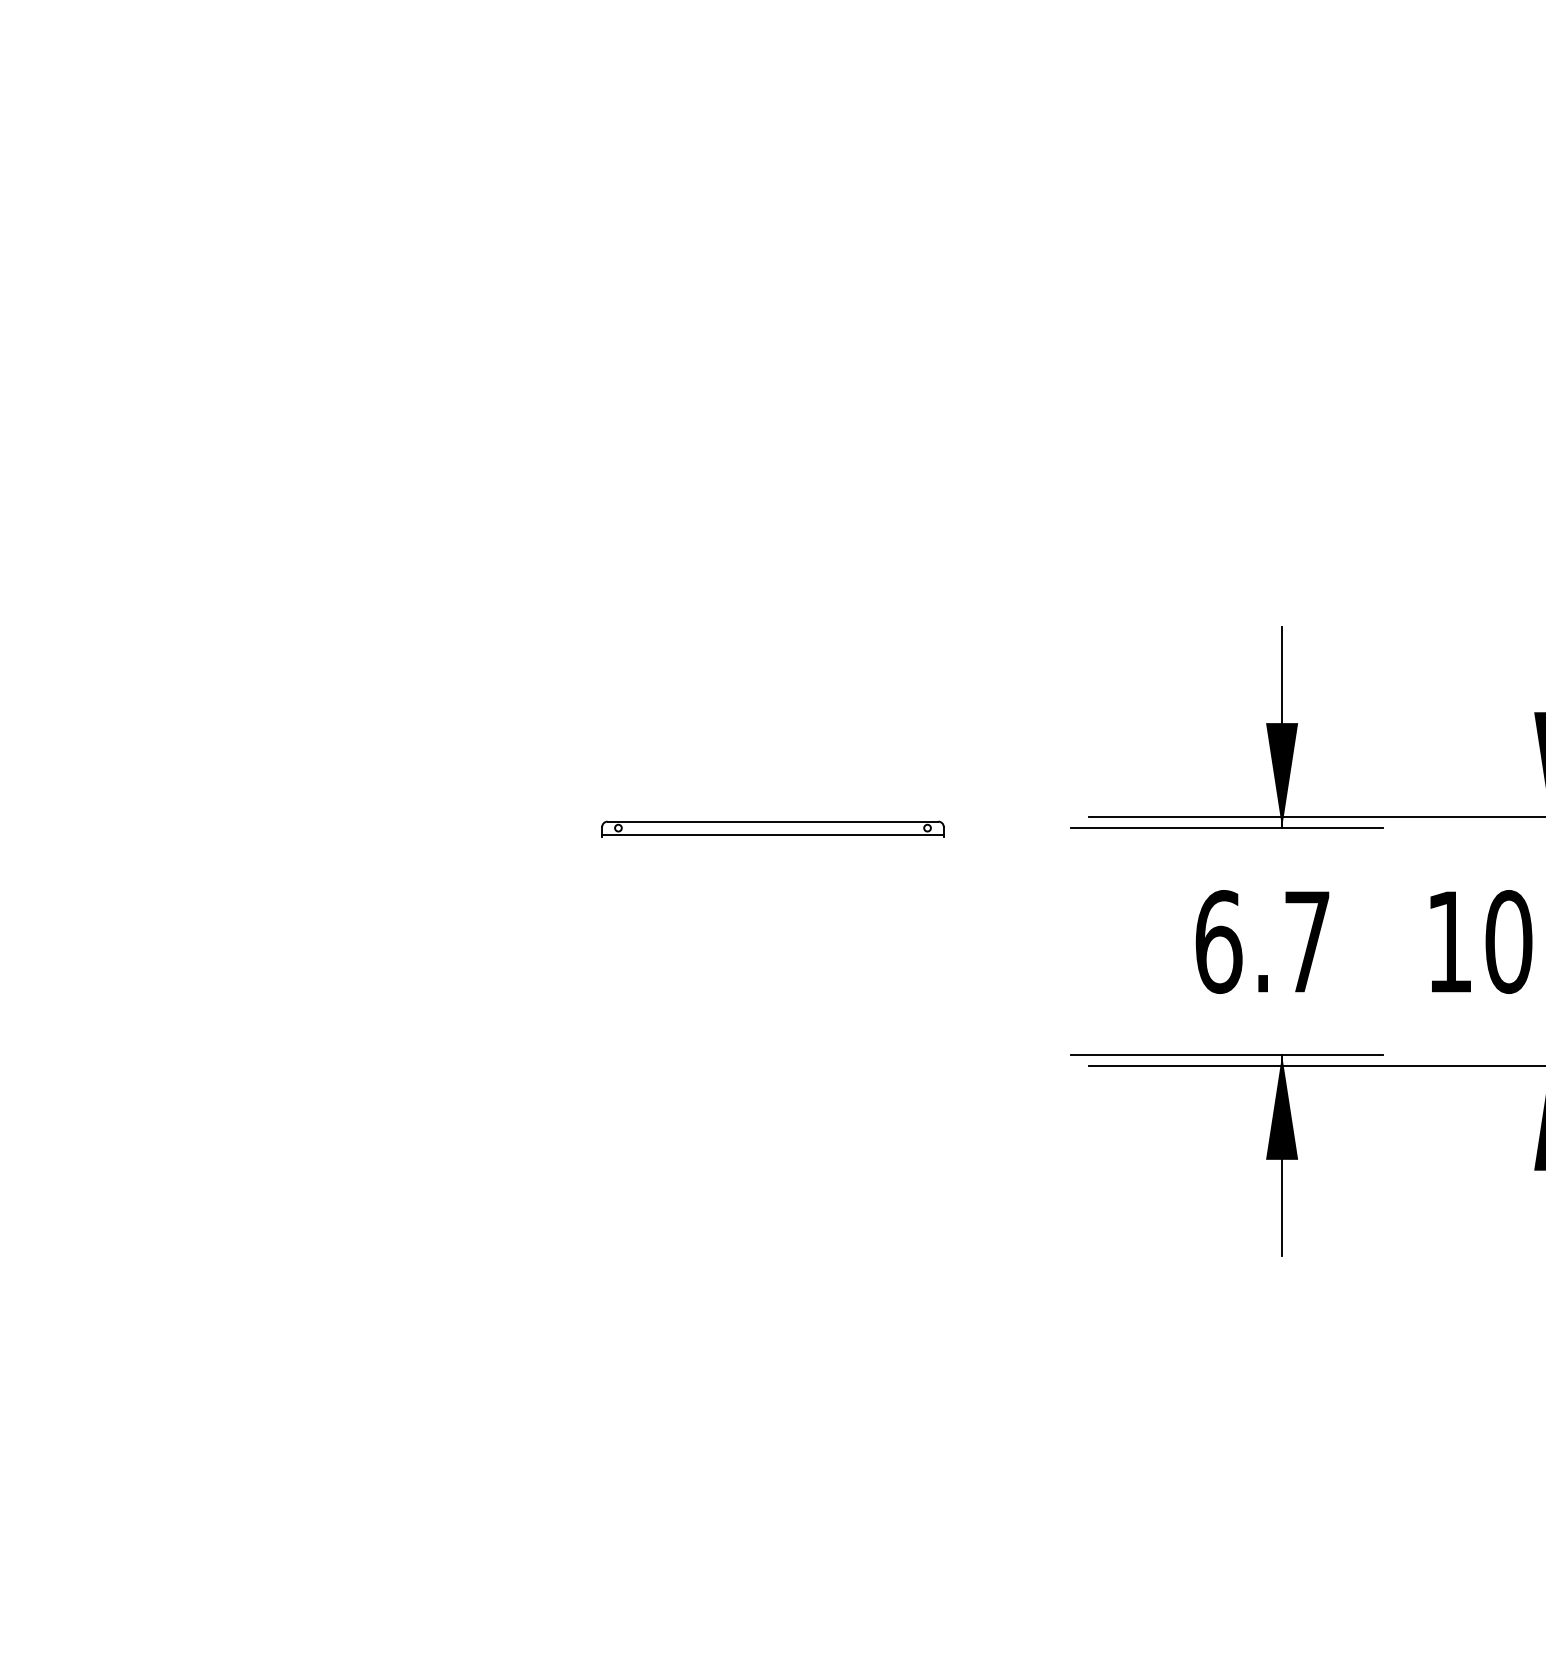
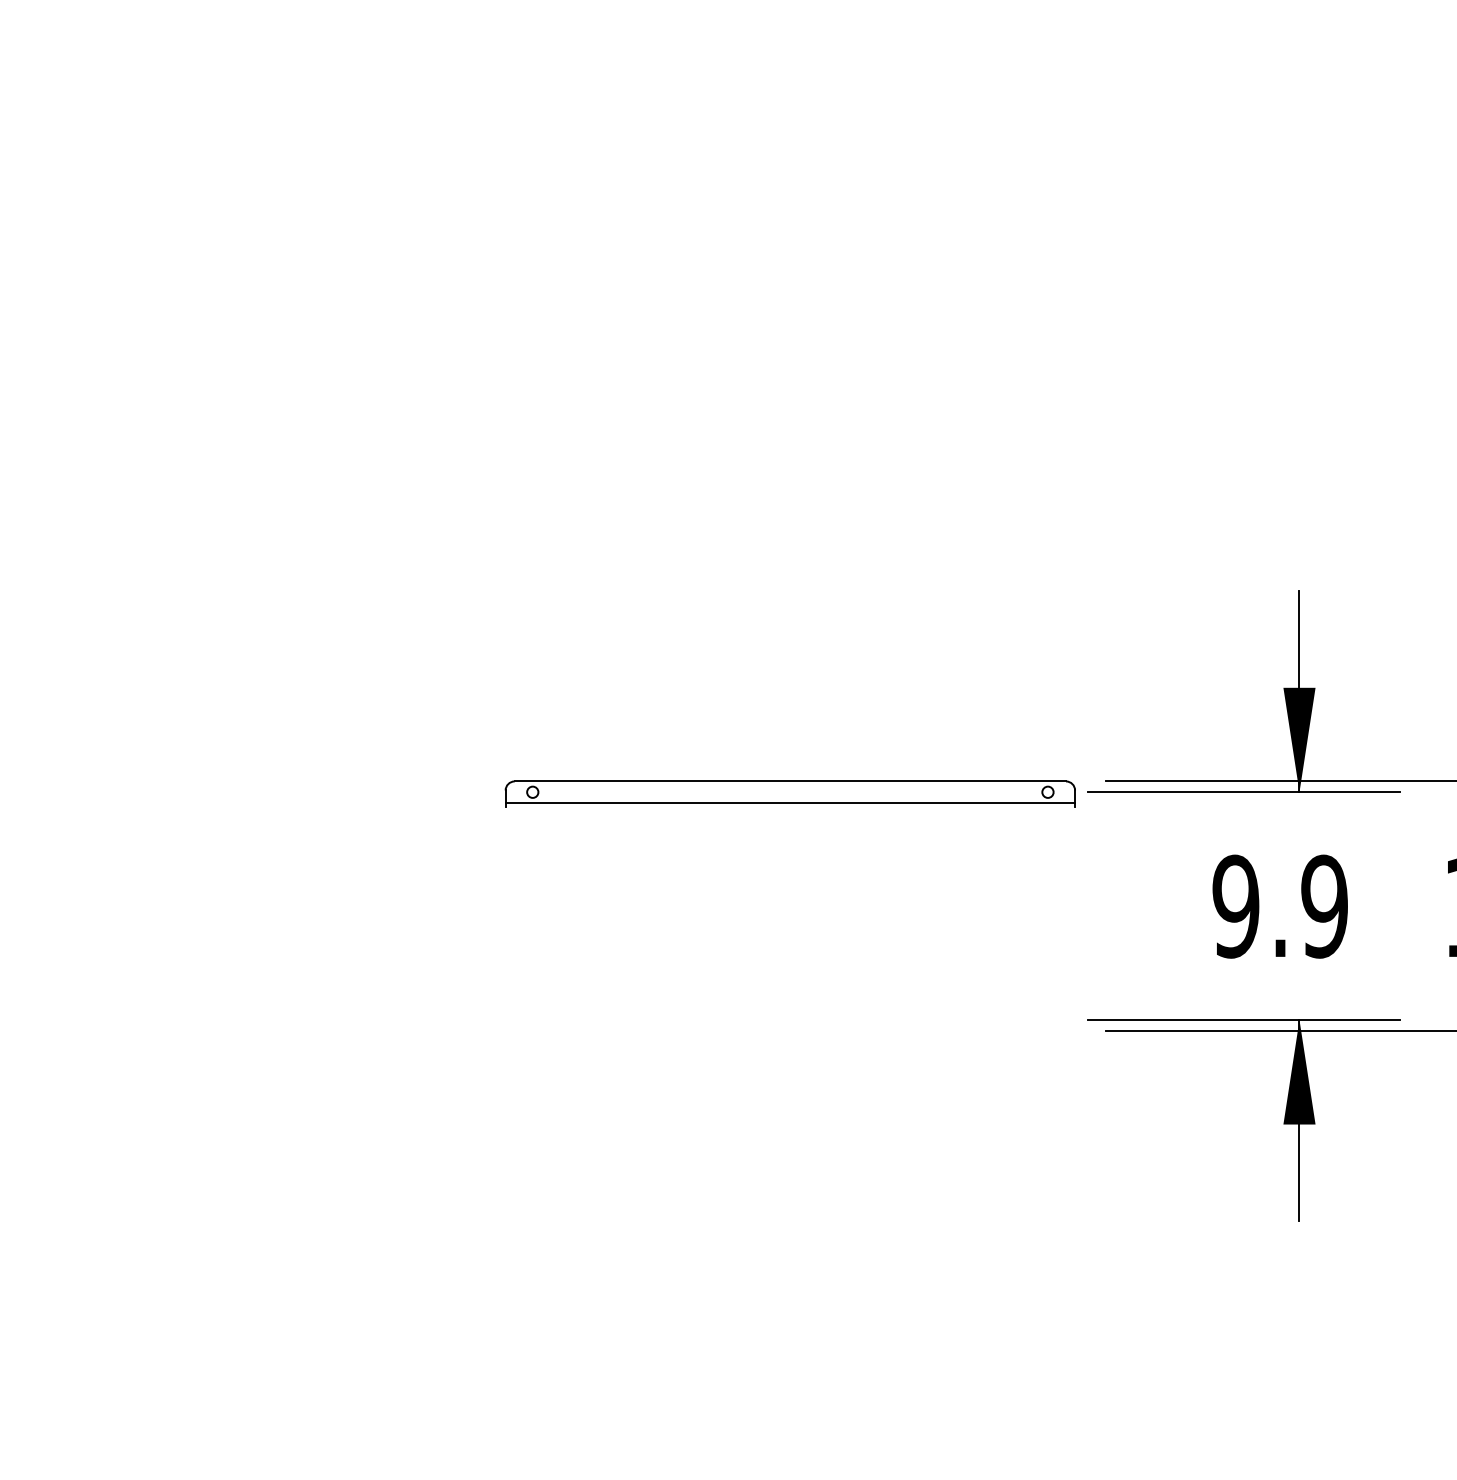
part: (772, 828) -> (789, 793), size x1.67
text: (1262, 942) -> (1279, 907), 6.7 -> 9.9

